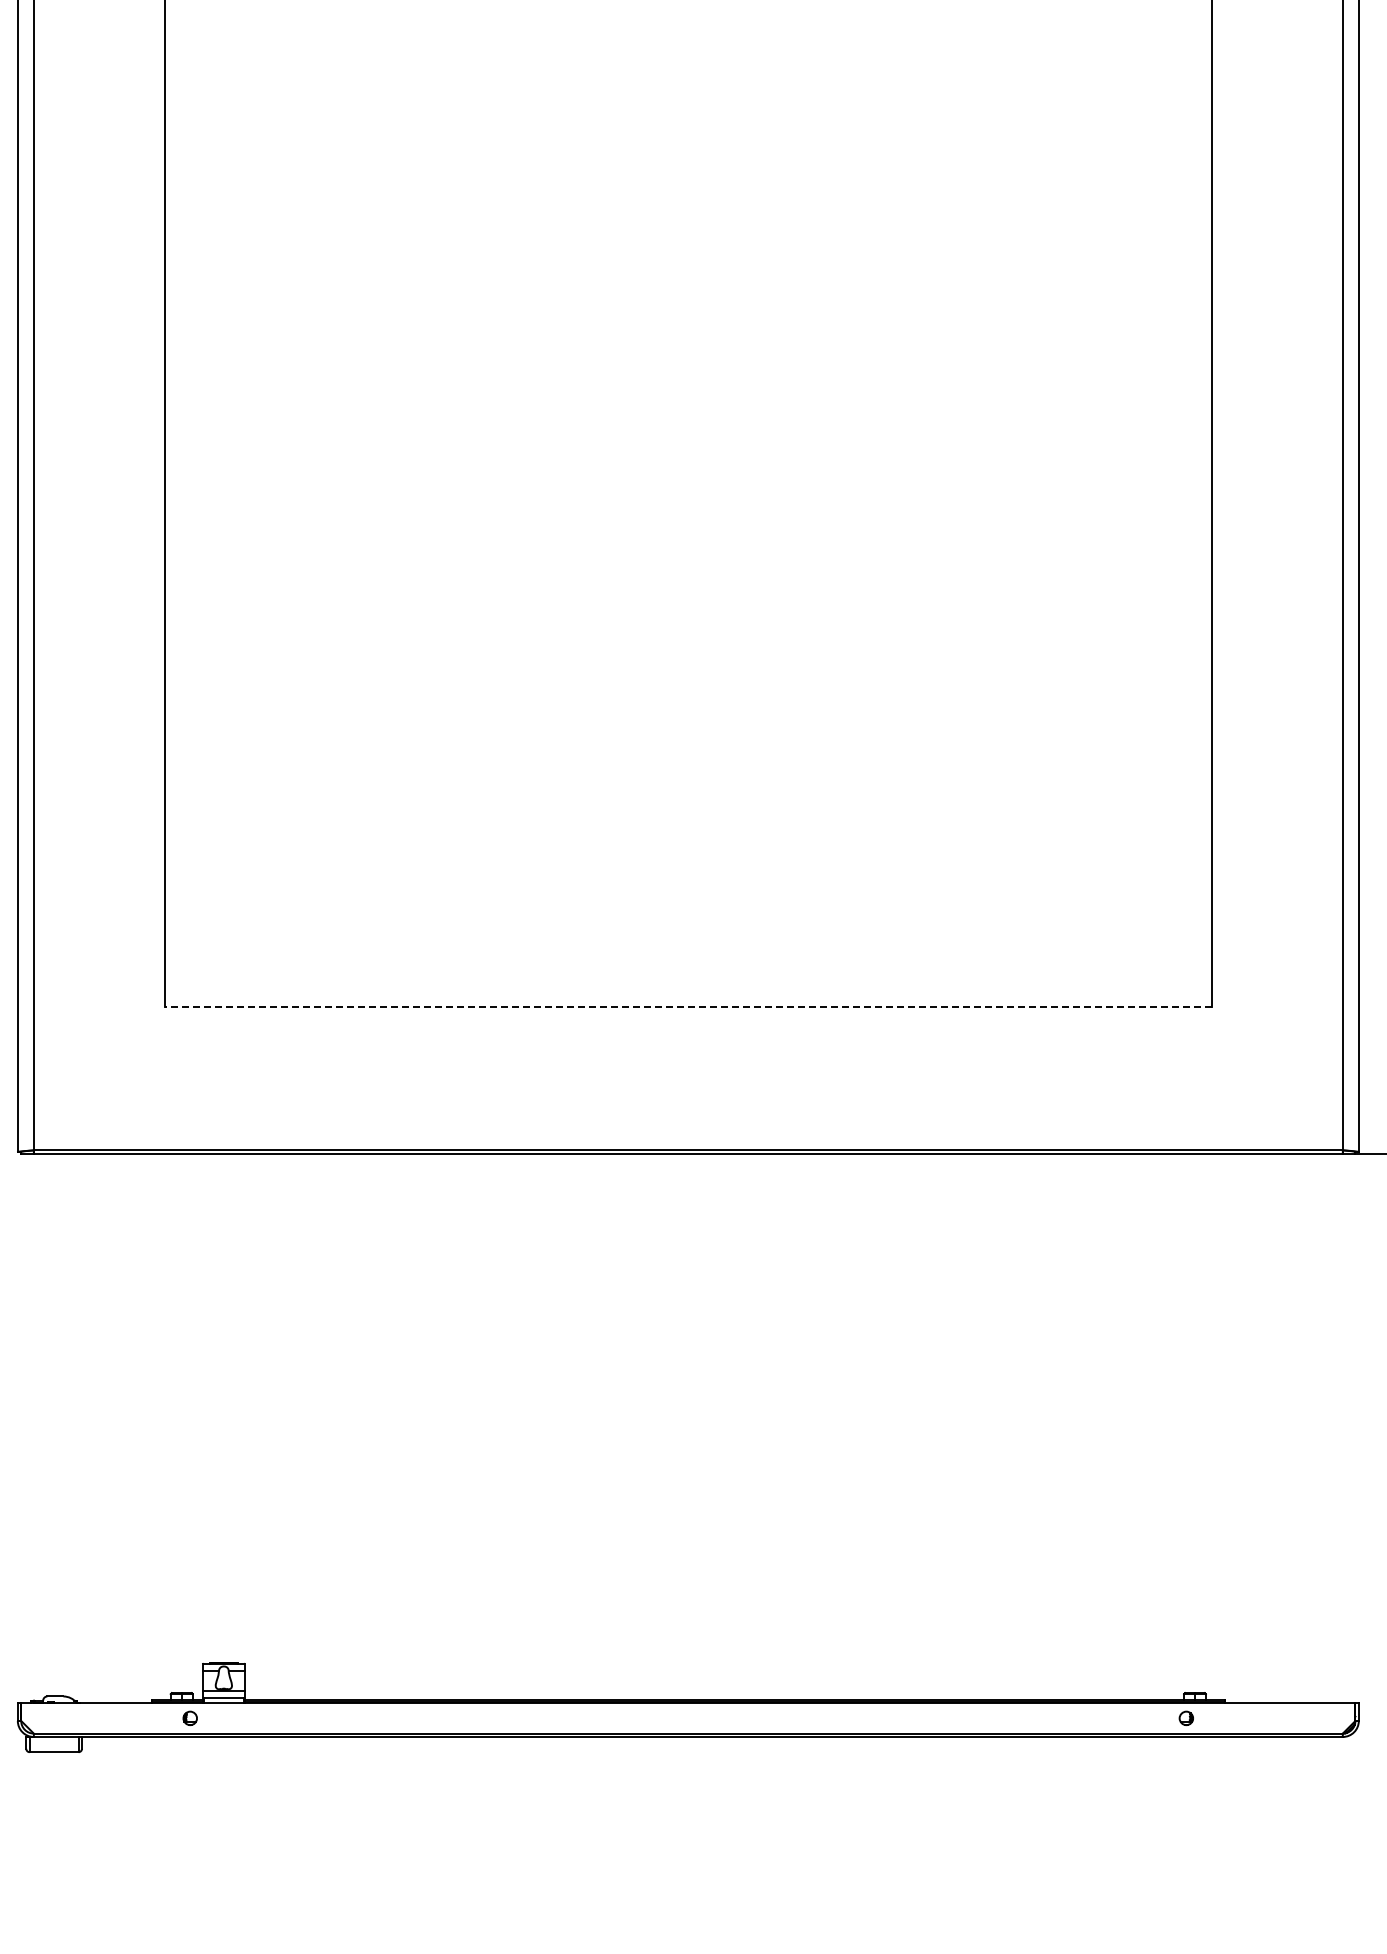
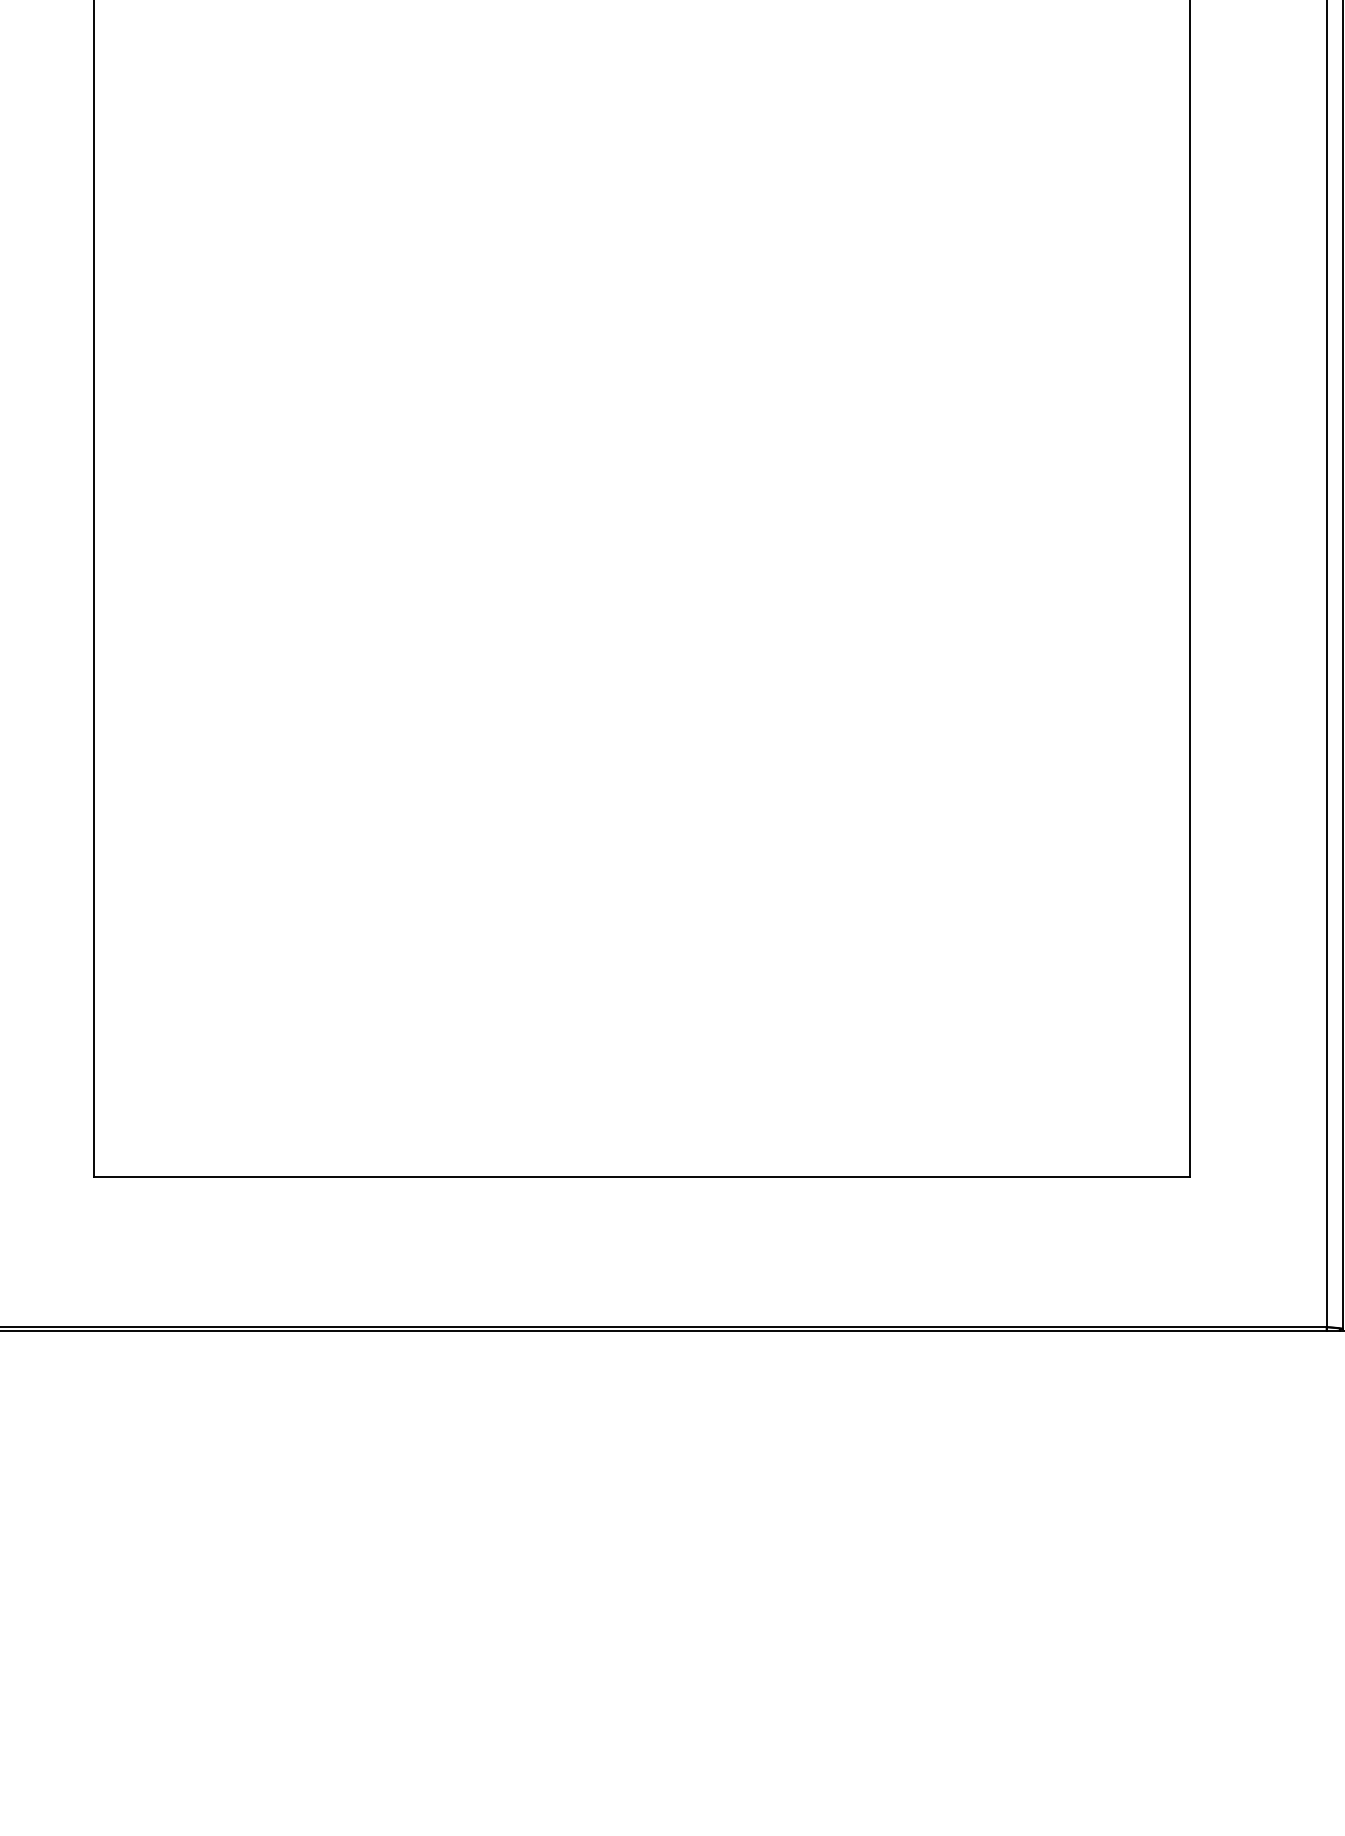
line: (688, 1006) -> (642, 1176), dashed -> solid

